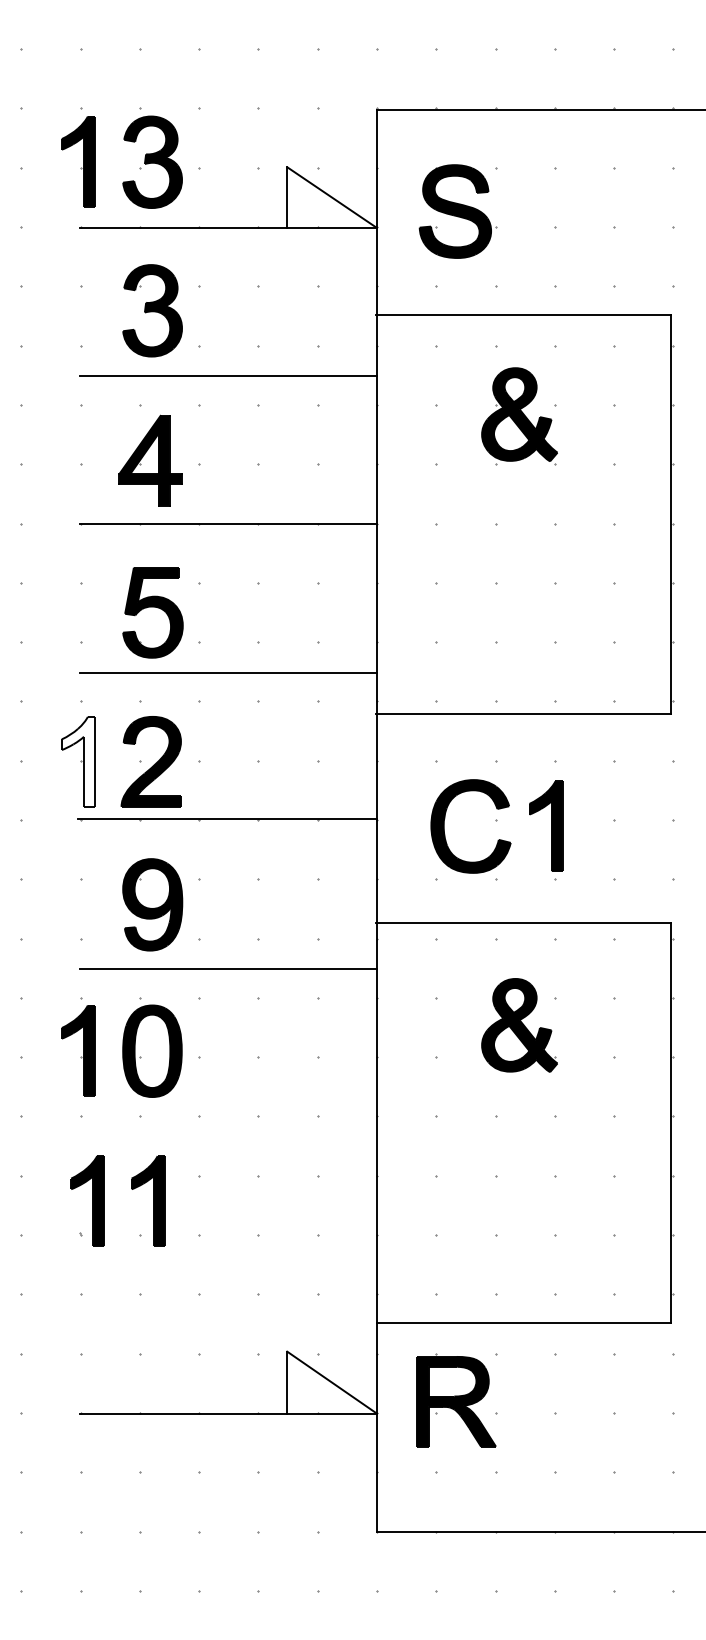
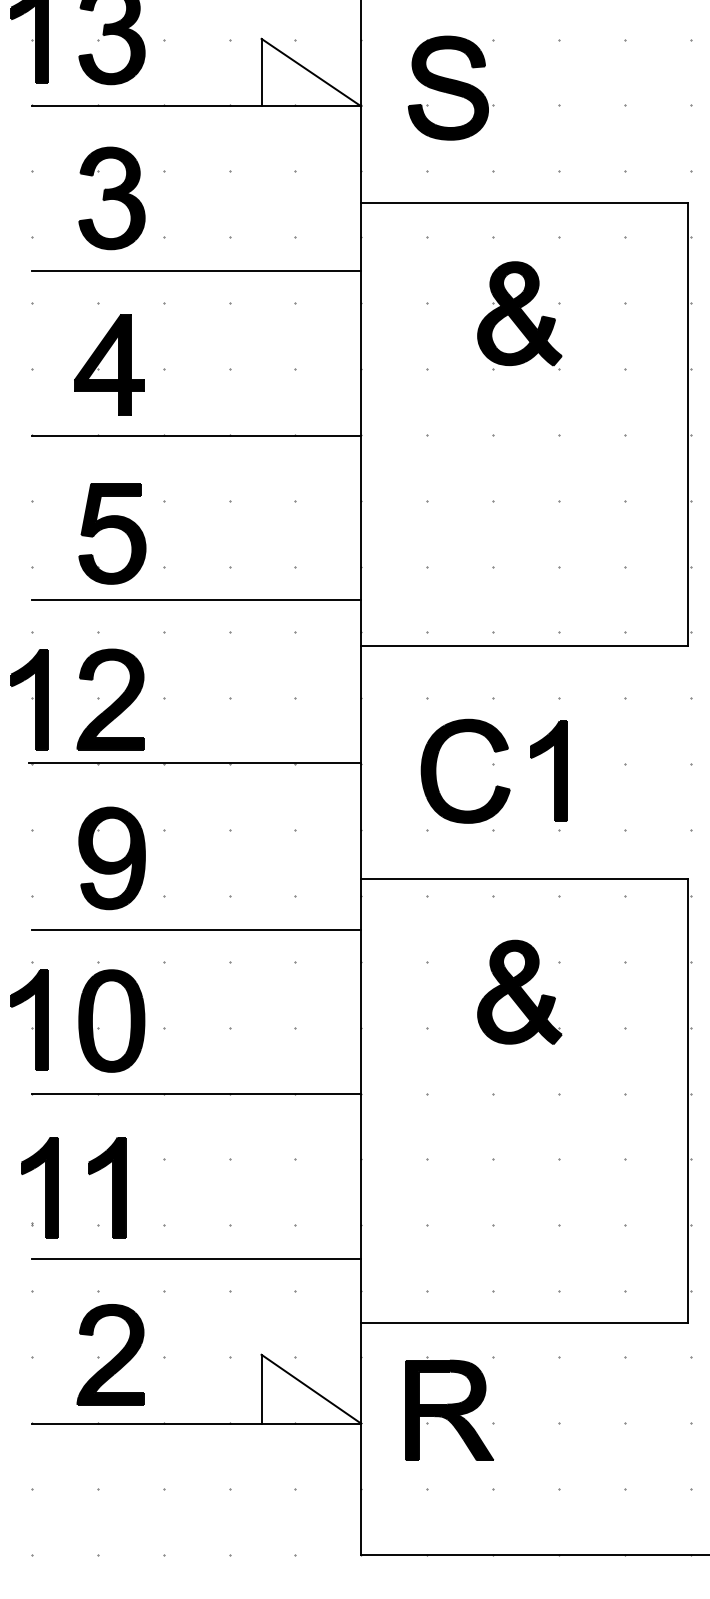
fill: (77, 761) -> (28, 699), added
line: (228, 1117) -> (196, 1094), added
line: (228, 1265) -> (196, 1259), added
part: (150, 1351) -> (109, 1354), added

